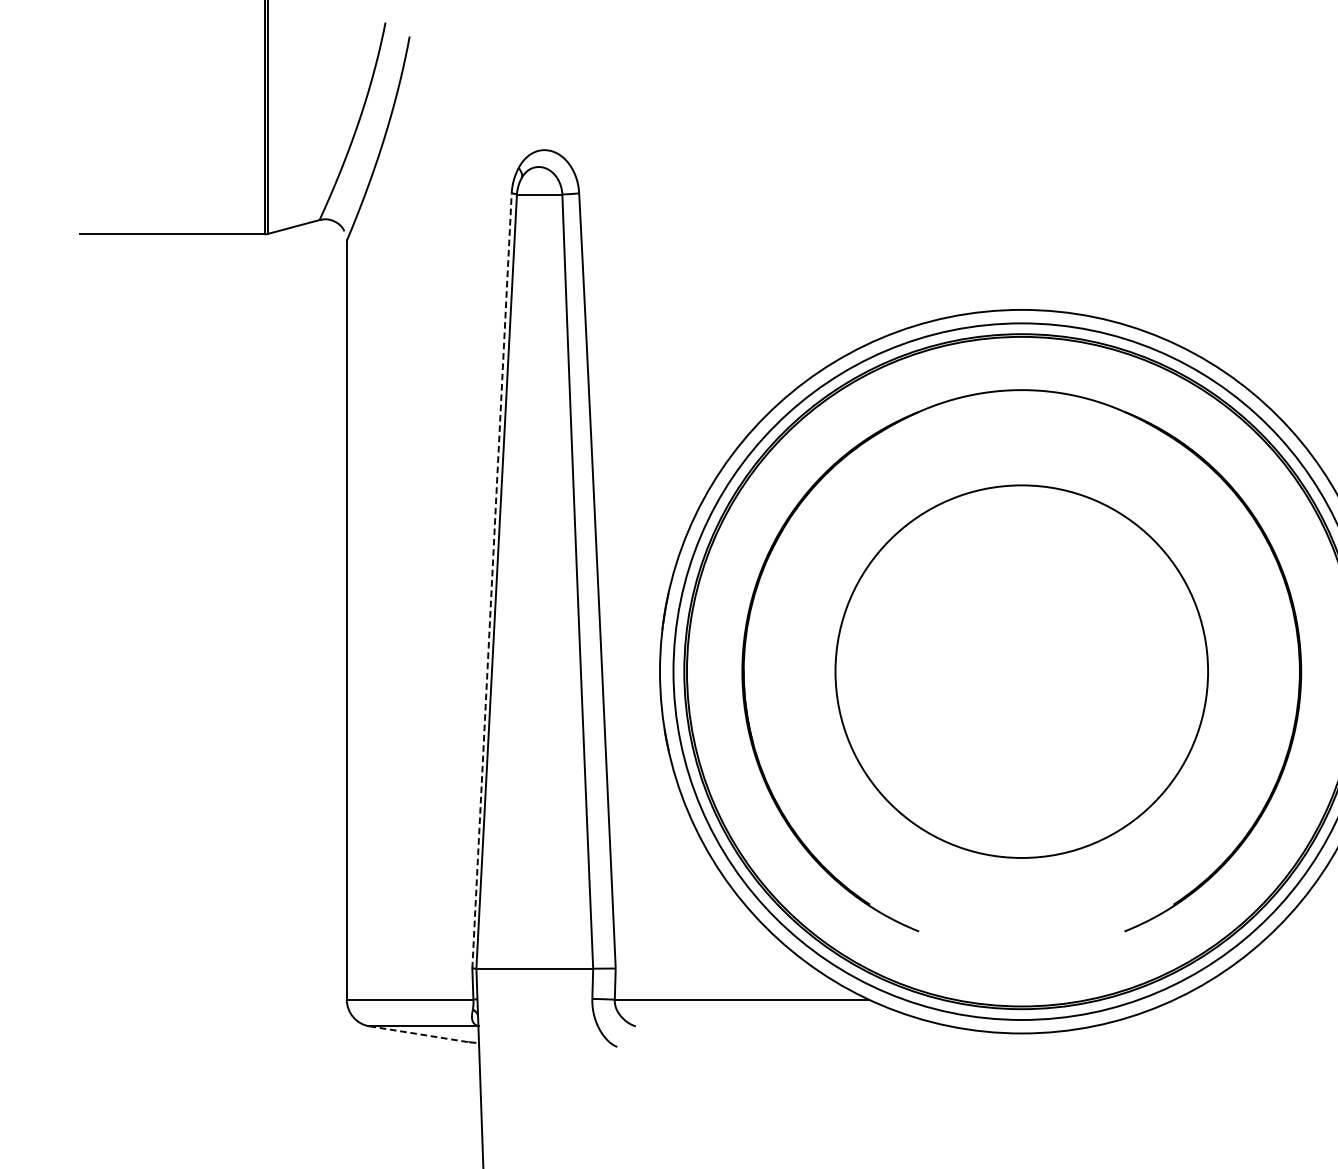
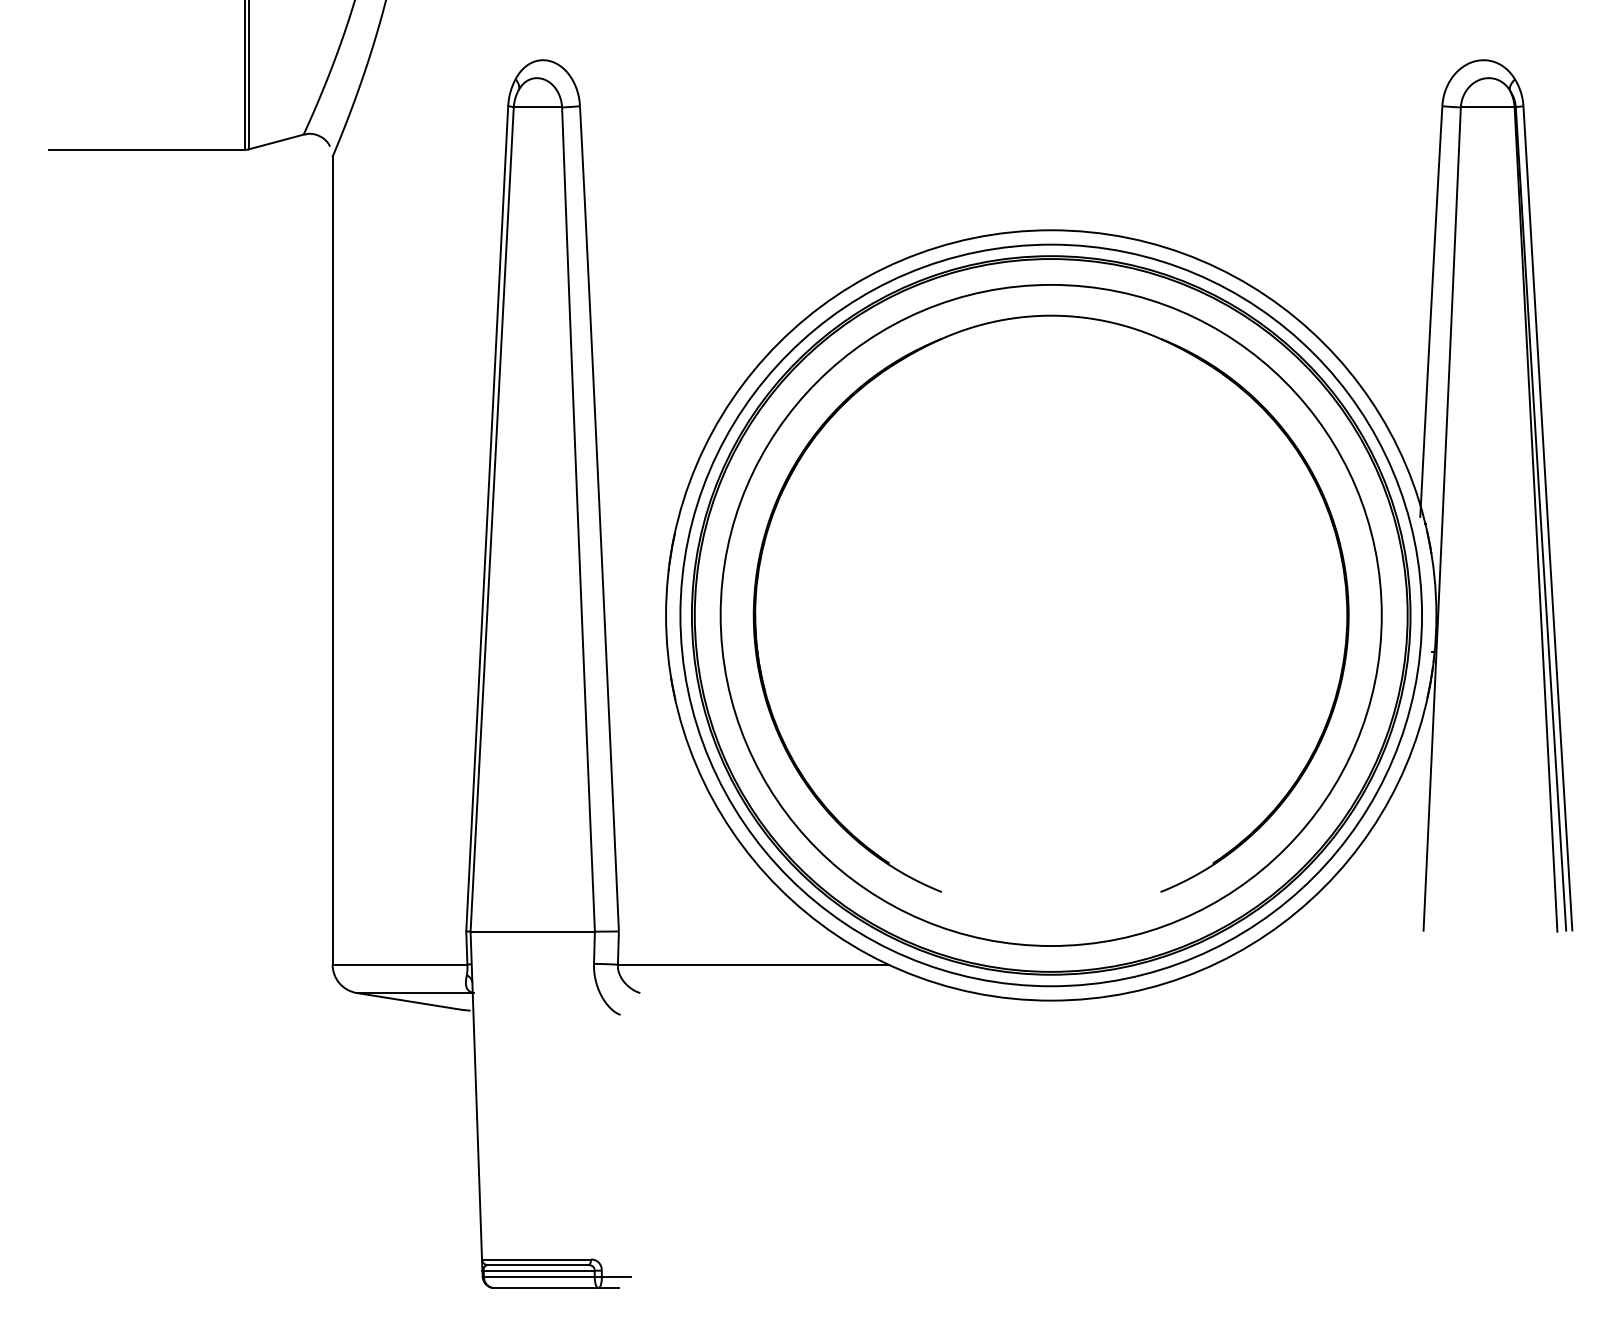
line: (492, 580) -> (487, 518), dashed -> solid
circle: (1021, 671) -> (1050, 615), size x1.67
line: (419, 1034) -> (410, 1001), dashed -> solid

